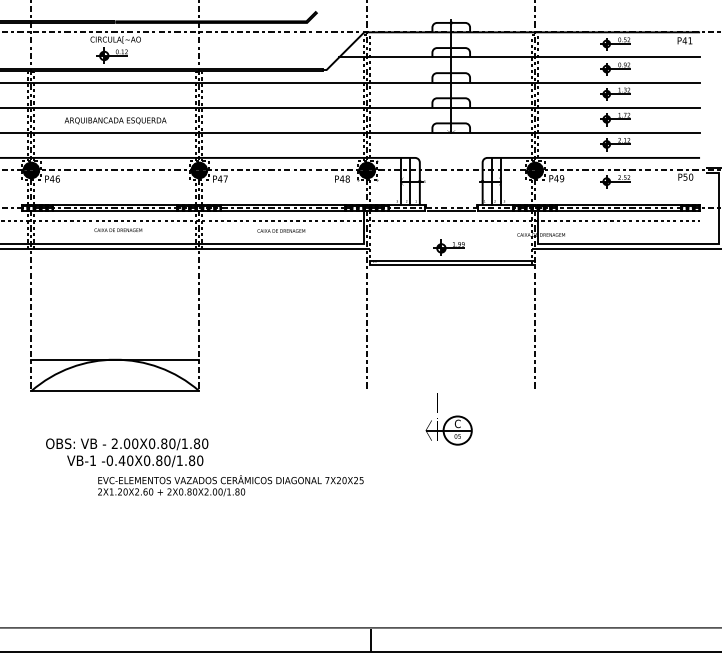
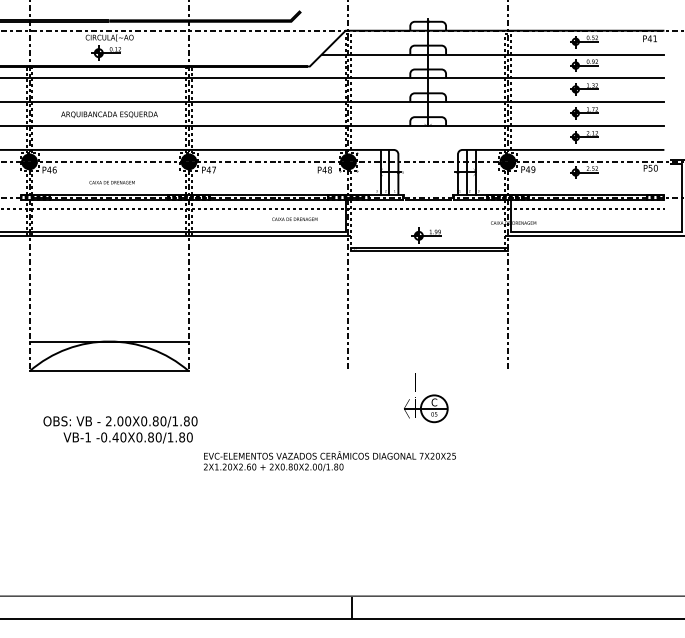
text: (117, 230) -> (111, 182), moved
text: (280, 230) -> (294, 218), moved
text: (230, 486) -> (329, 461), moved

